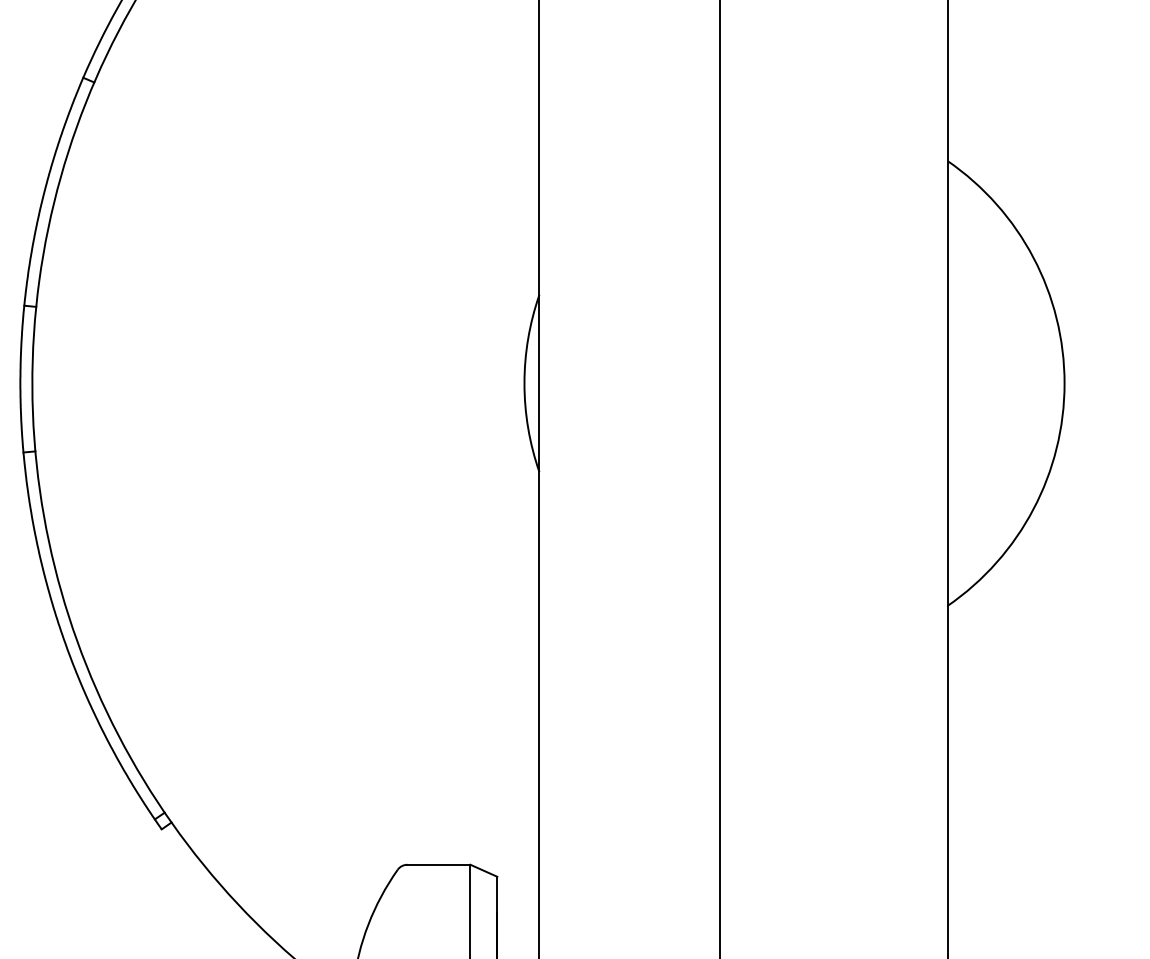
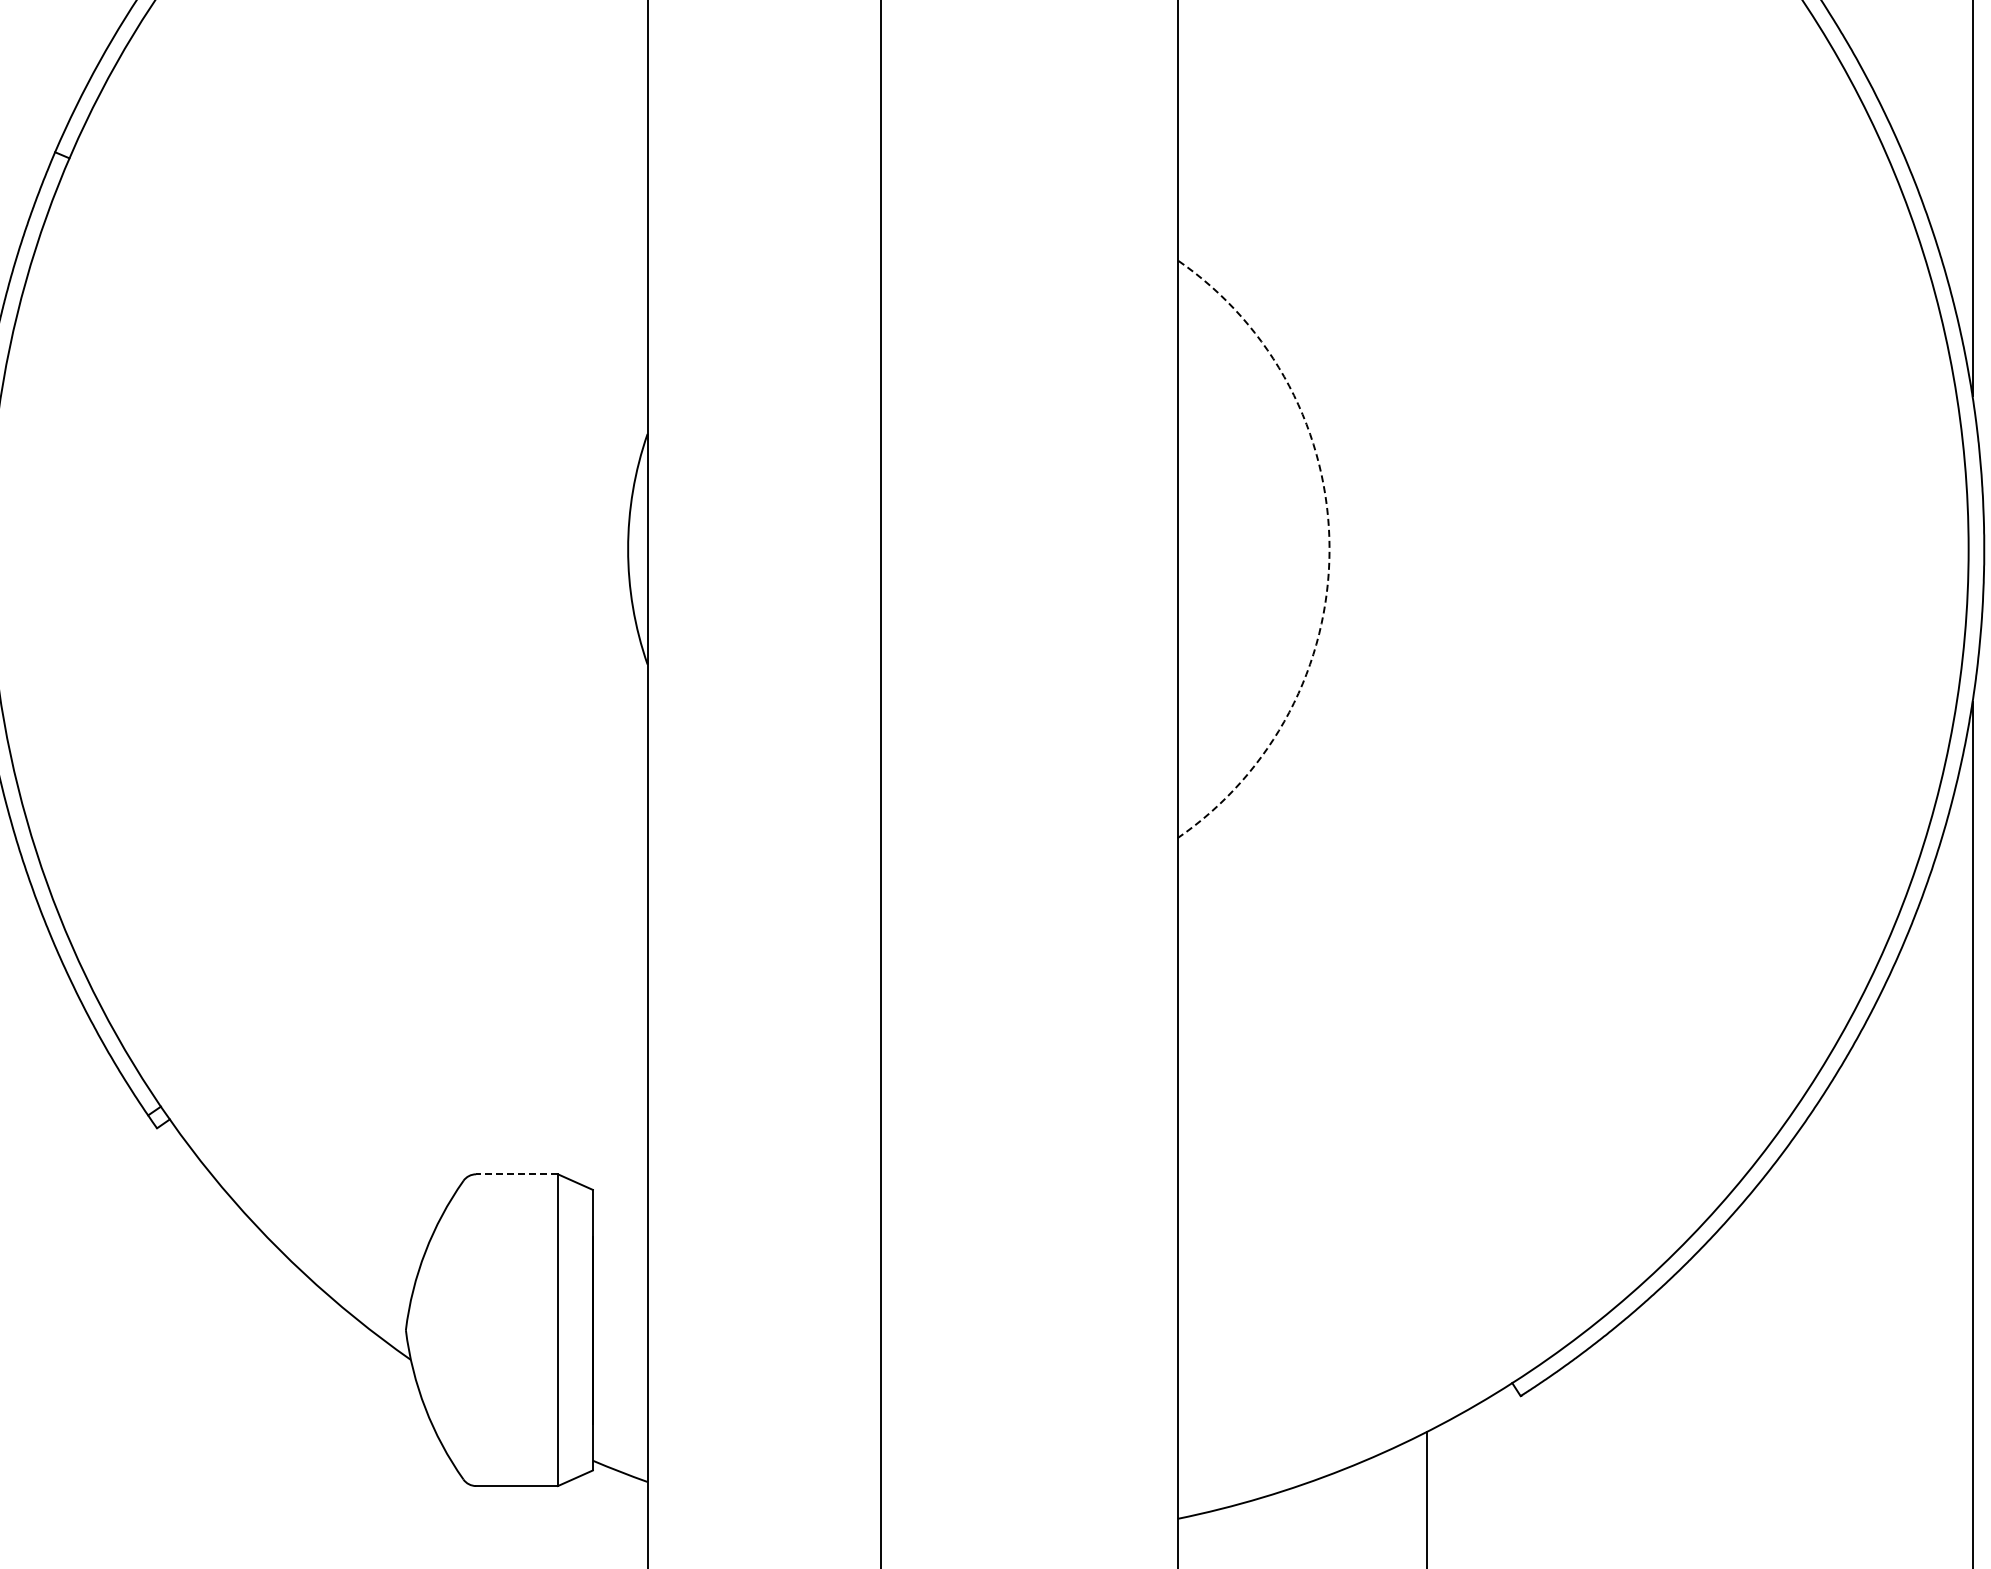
arc: (1064, 383) -> (1329, 549), solid -> dashed
line: (439, 864) -> (517, 1174), solid -> dashed

